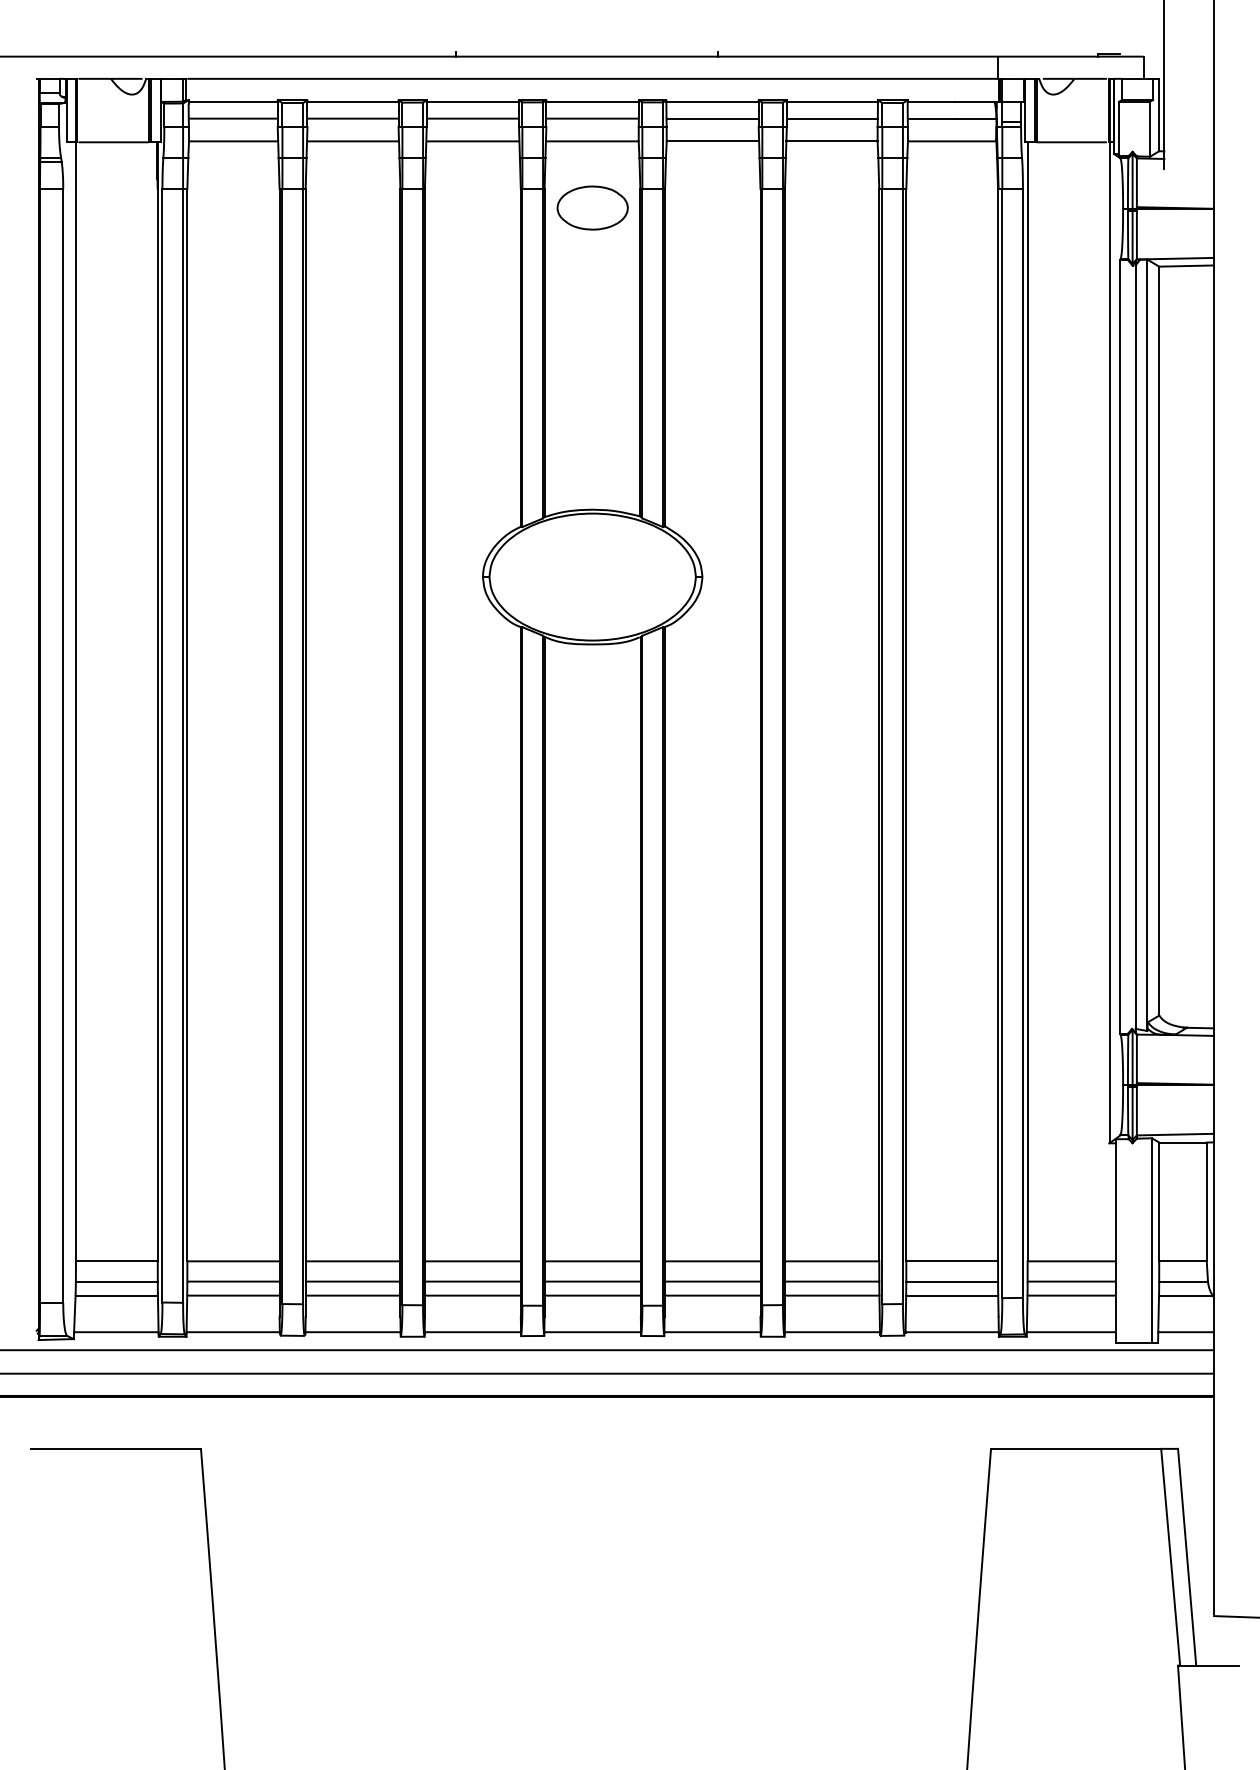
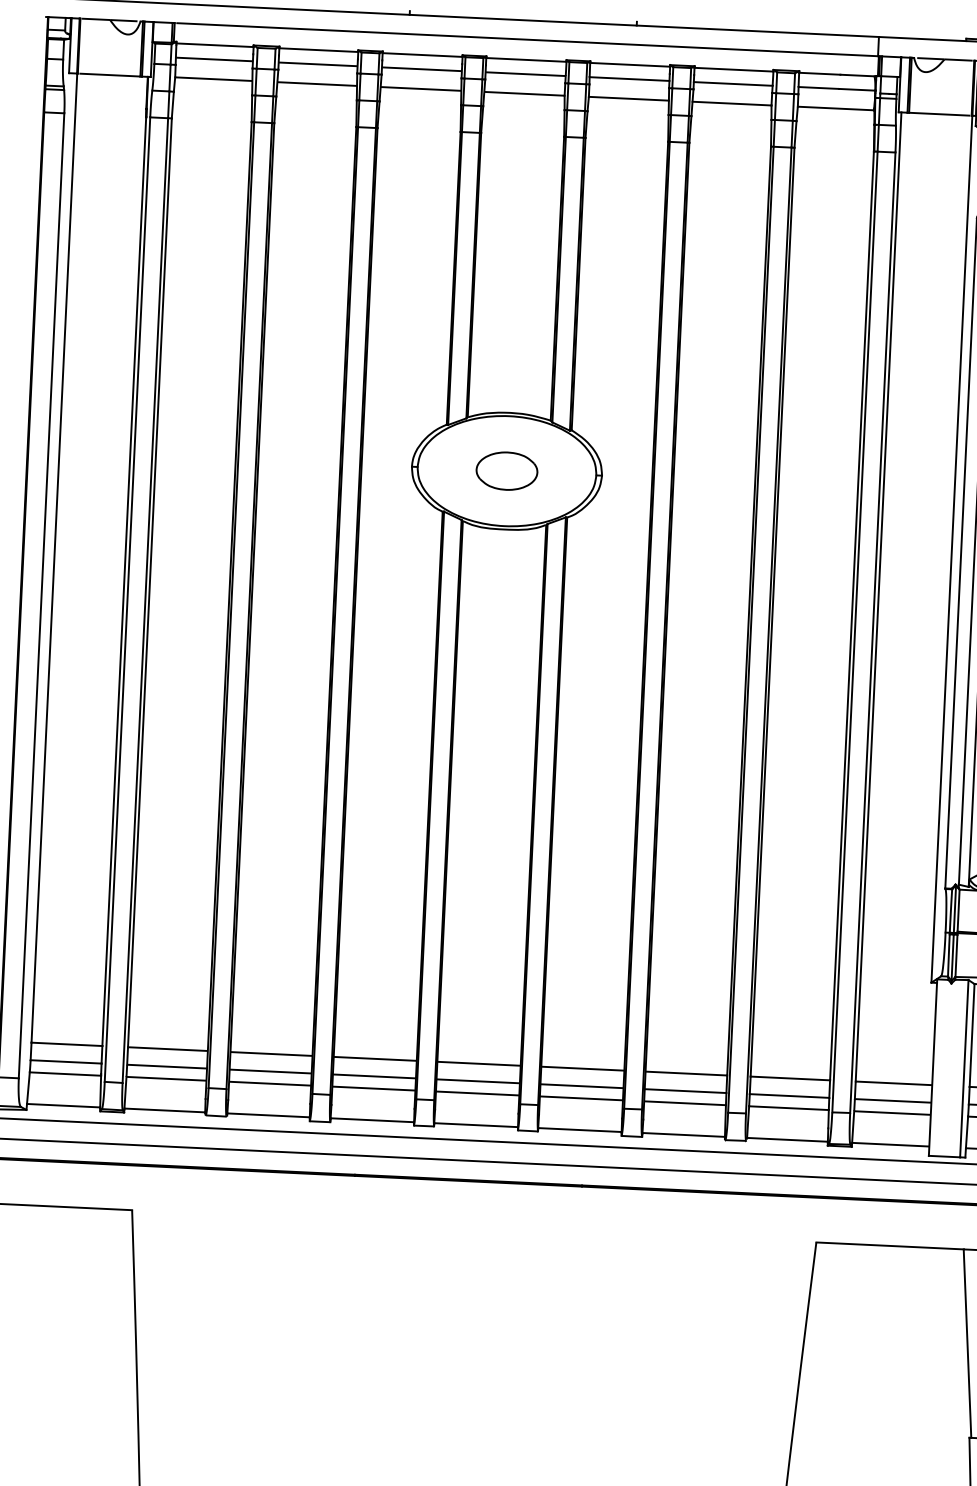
part: (592, 207) -> (506, 470), moved

